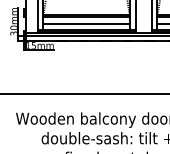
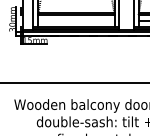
line: (86, 23) -> (76, 20), removed

